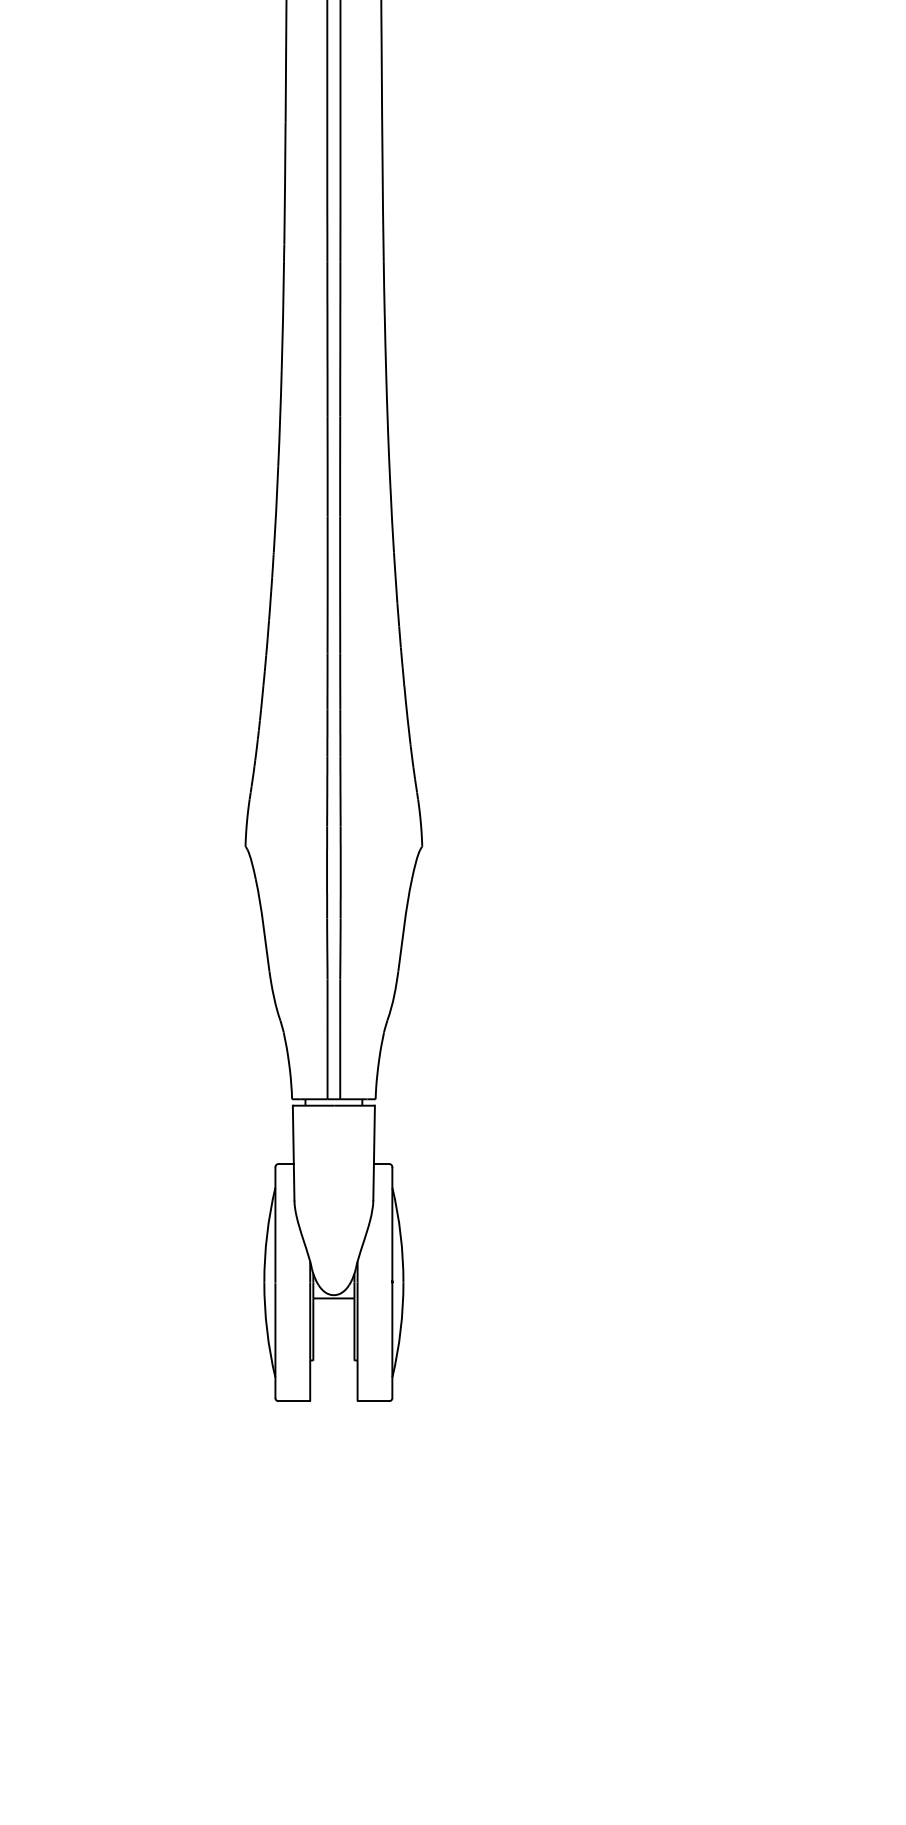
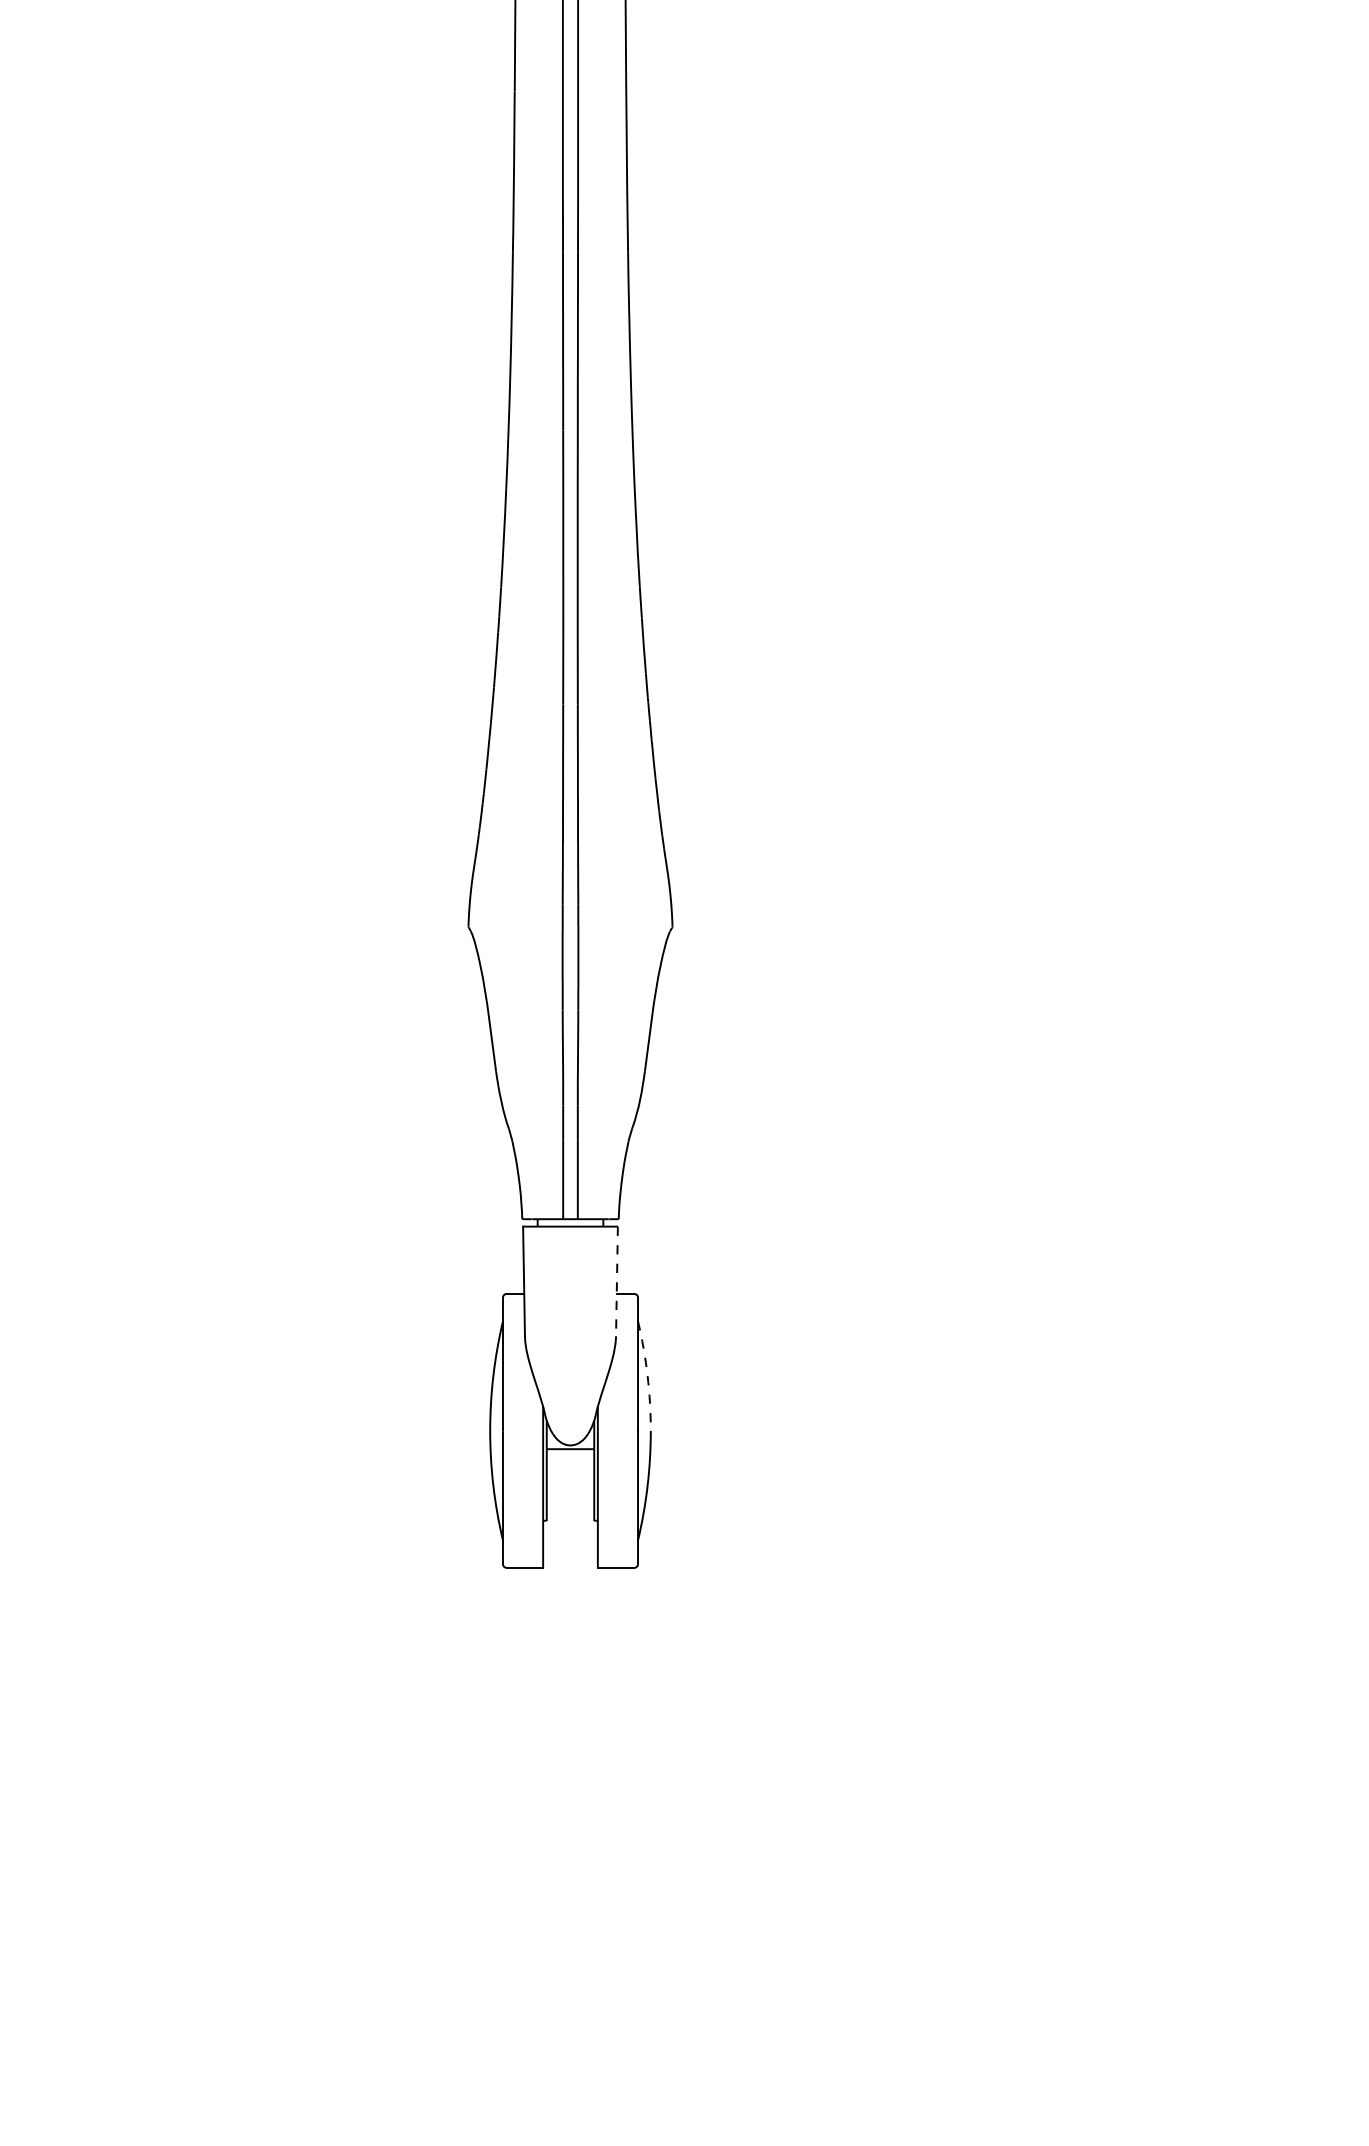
line: (373, 1153) -> (616, 1281), solid -> dashed
arc: (400, 1234) -> (647, 1375), solid -> dashed

